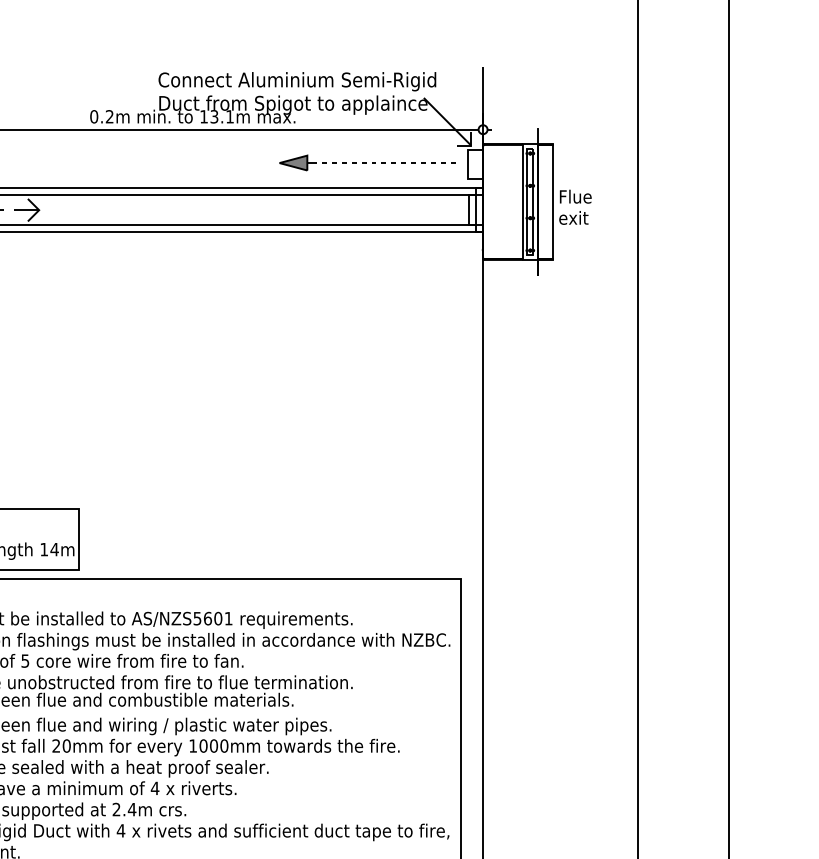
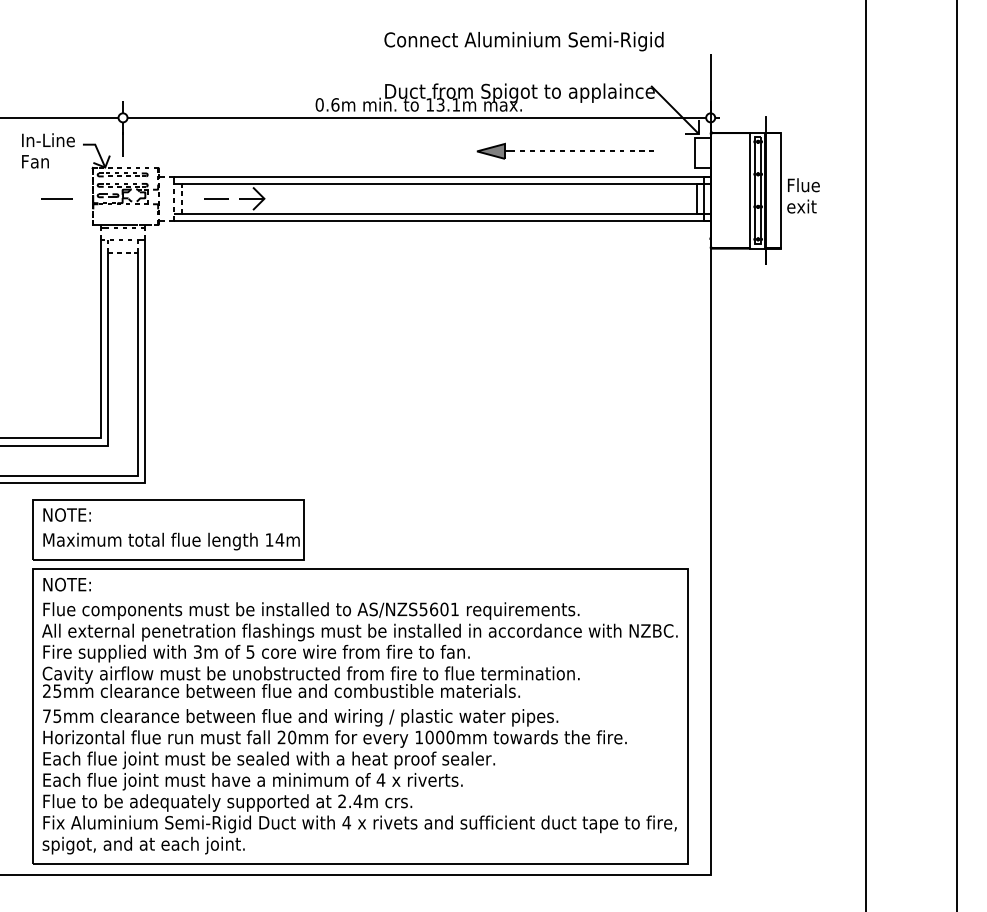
text: (296, 81) -> (523, 41), moved
text: (109, 116) -> (335, 104), 0.2m -> 0.6m
part: (366, 162) -> (564, 150), moved

